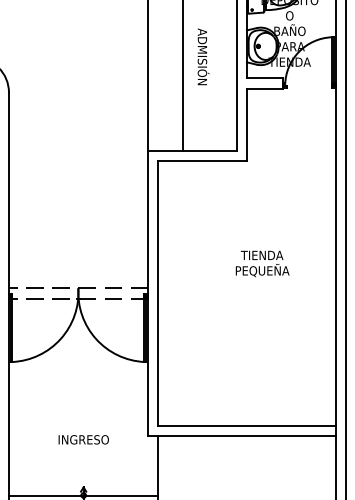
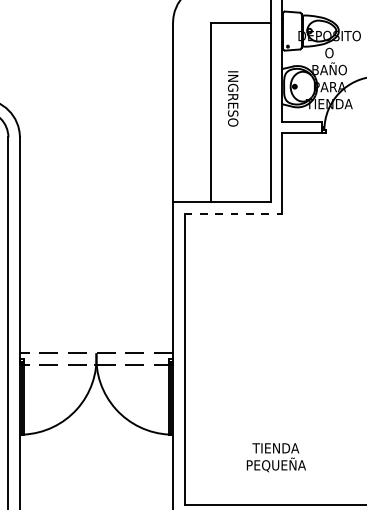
text: (203, 56) -> (234, 97), ADMISIÓN -> INGRESO
line: (203, 161) -> (234, 213), solid -> dashed
text: (262, 263) -> (276, 457), moved

